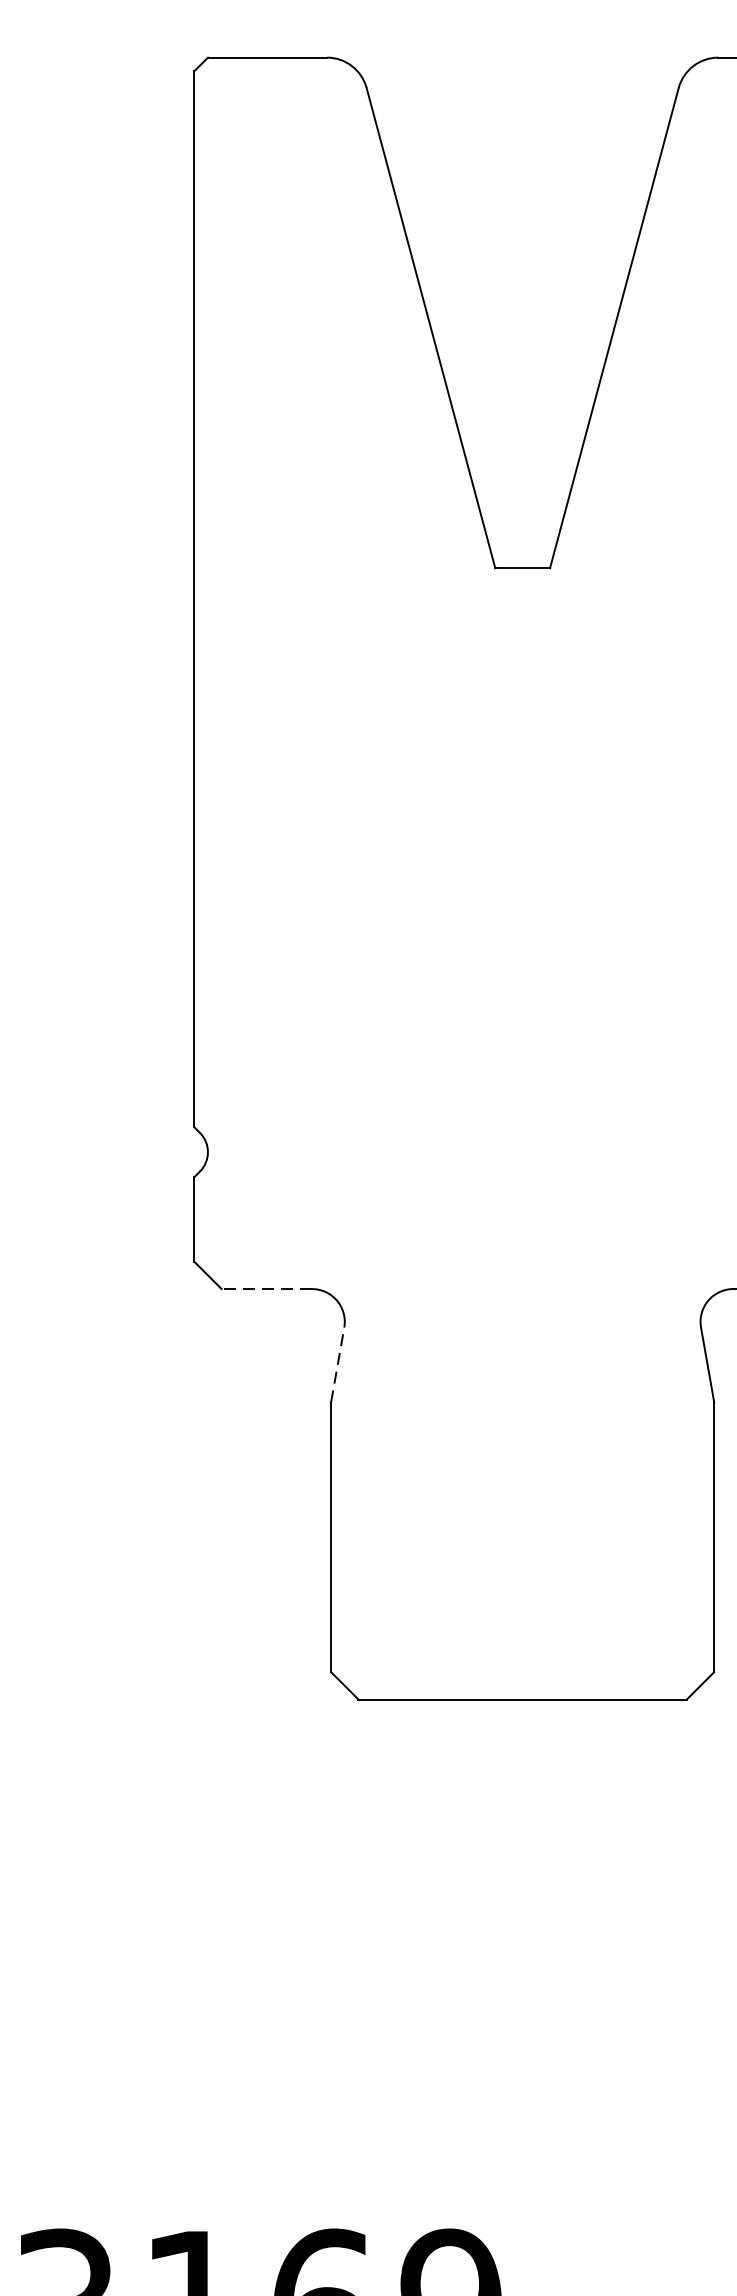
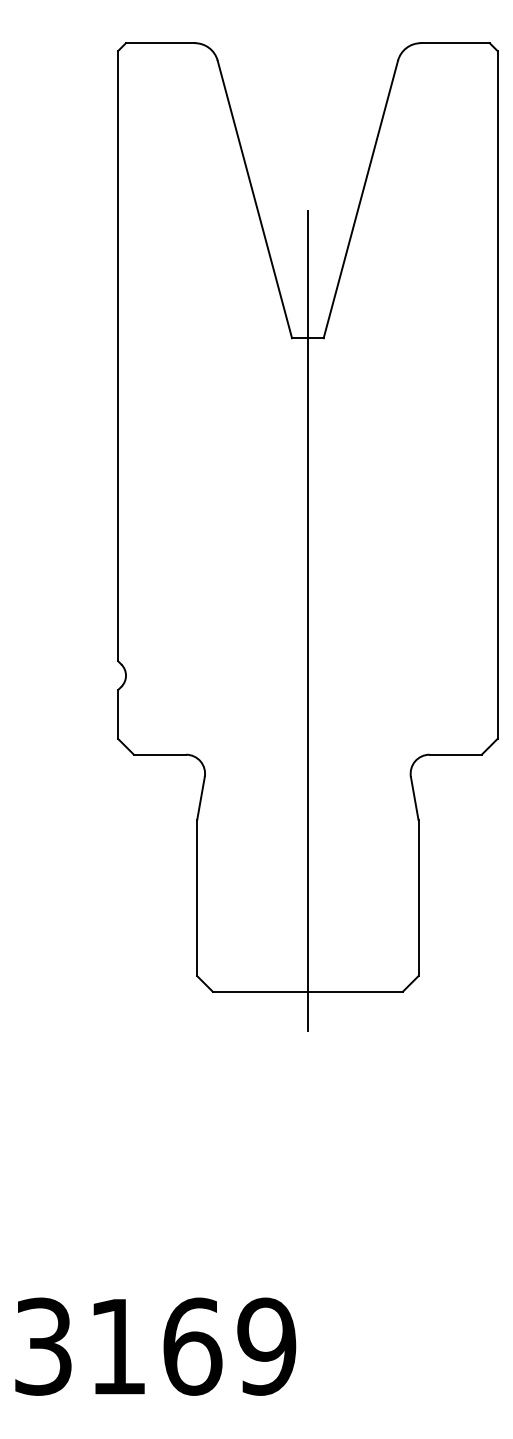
line: (522, 1056) -> (307, 620), added
line: (265, 1288) -> (159, 754), dashed -> solid
line: (336, 1364) -> (200, 798), dashed -> solid

